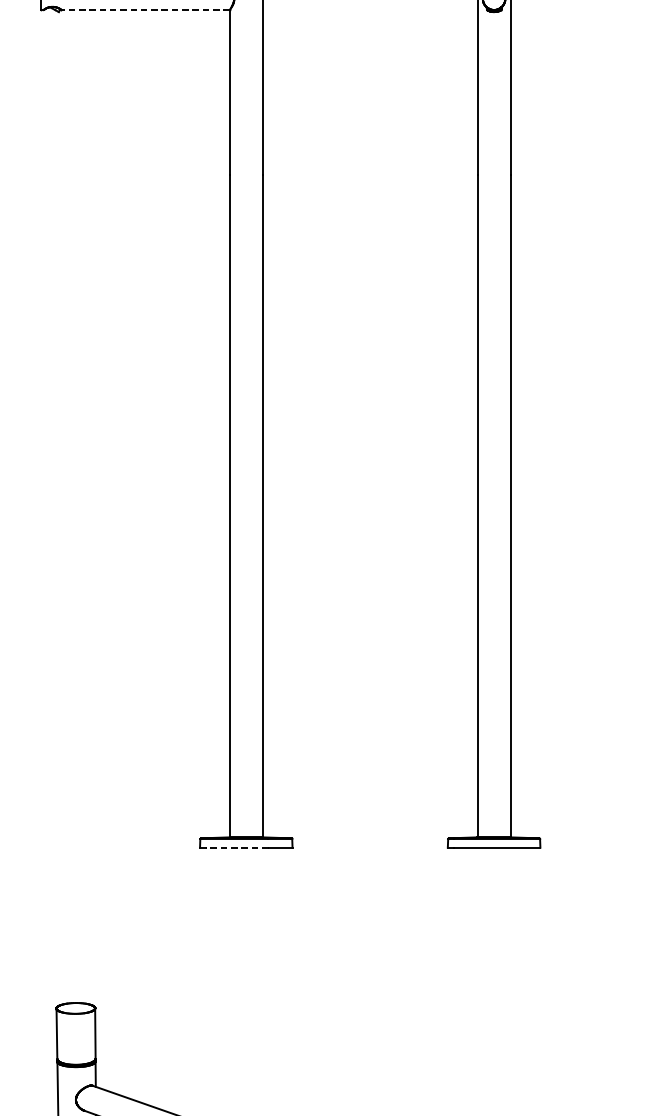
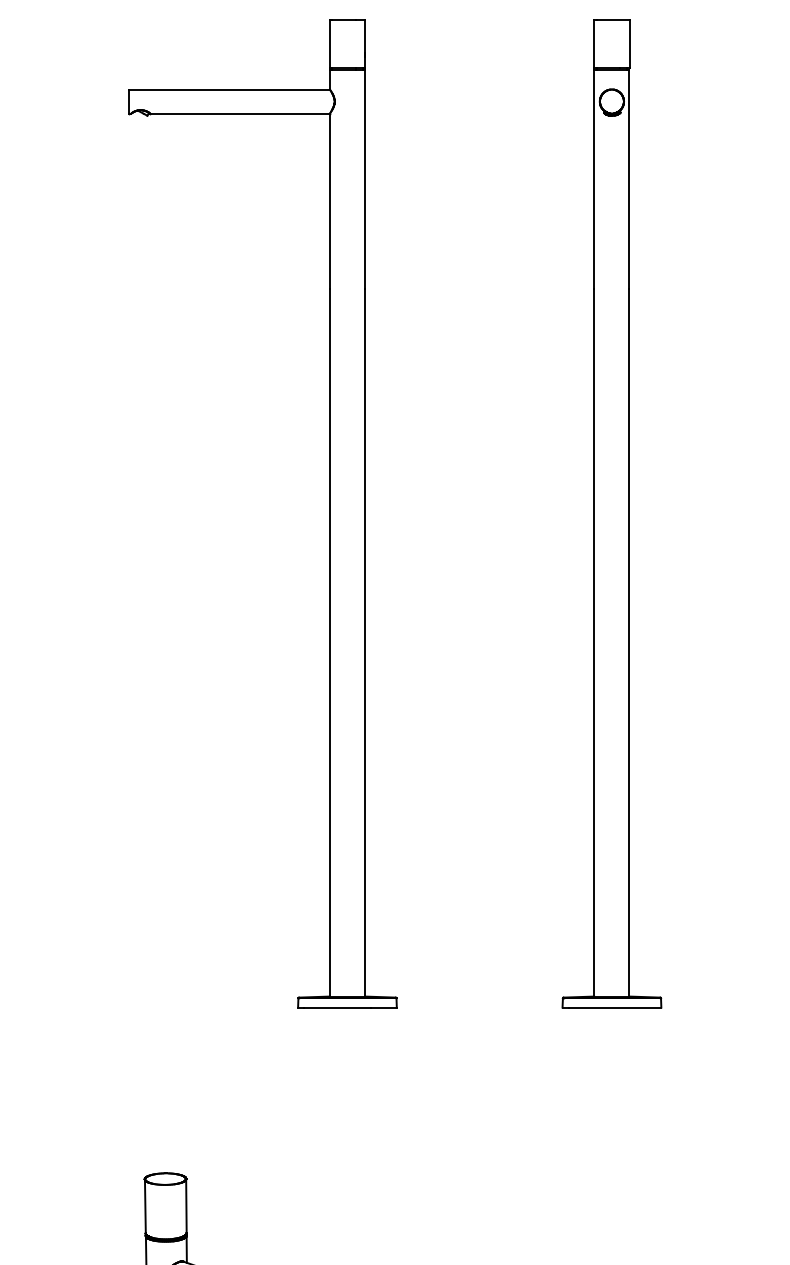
line: (146, 9) -> (240, 113), dashed -> solid
line: (236, 847) -> (337, 1007), dashed -> solid

